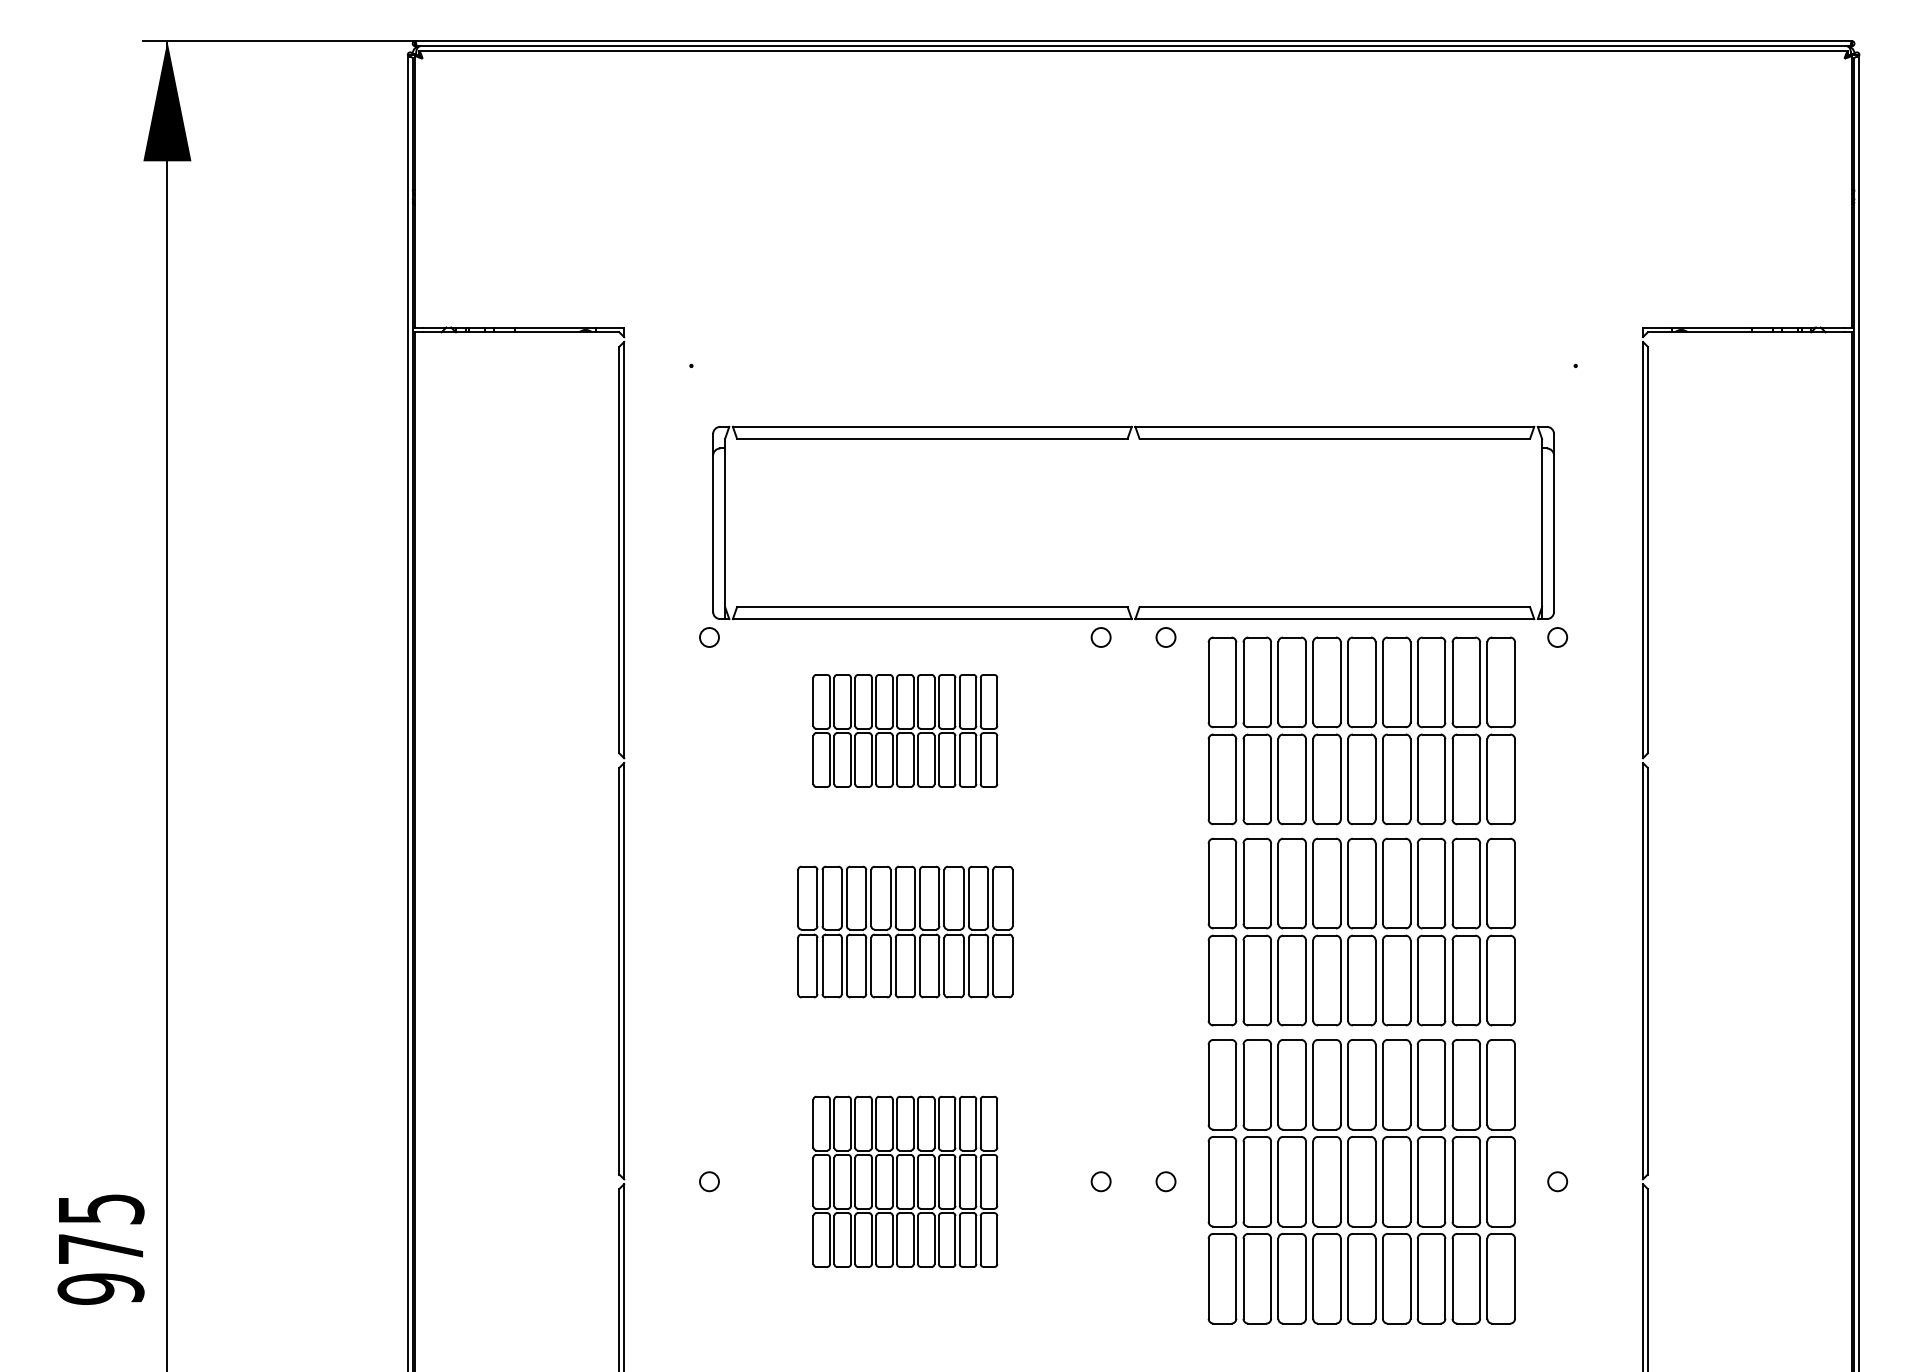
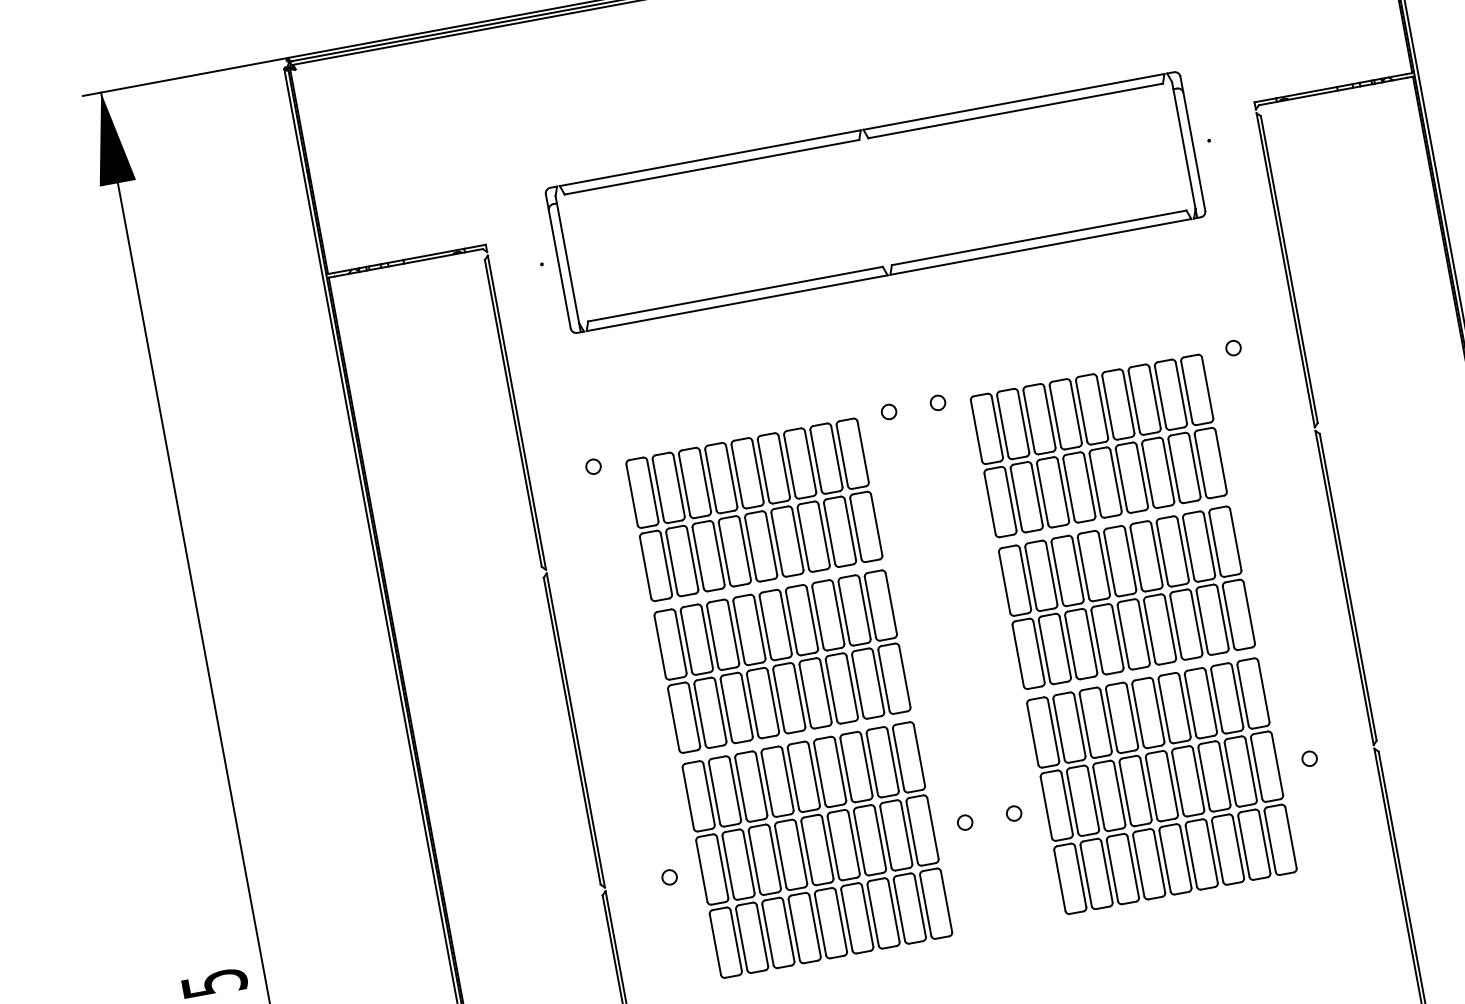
part: (1128, 439) -> (860, 140), moved
part: (905, 730) -> (754, 509), size x1.67
part: (905, 931) -> (782, 661), size x1.43
part: (905, 1181) -> (817, 849), size x1.67

